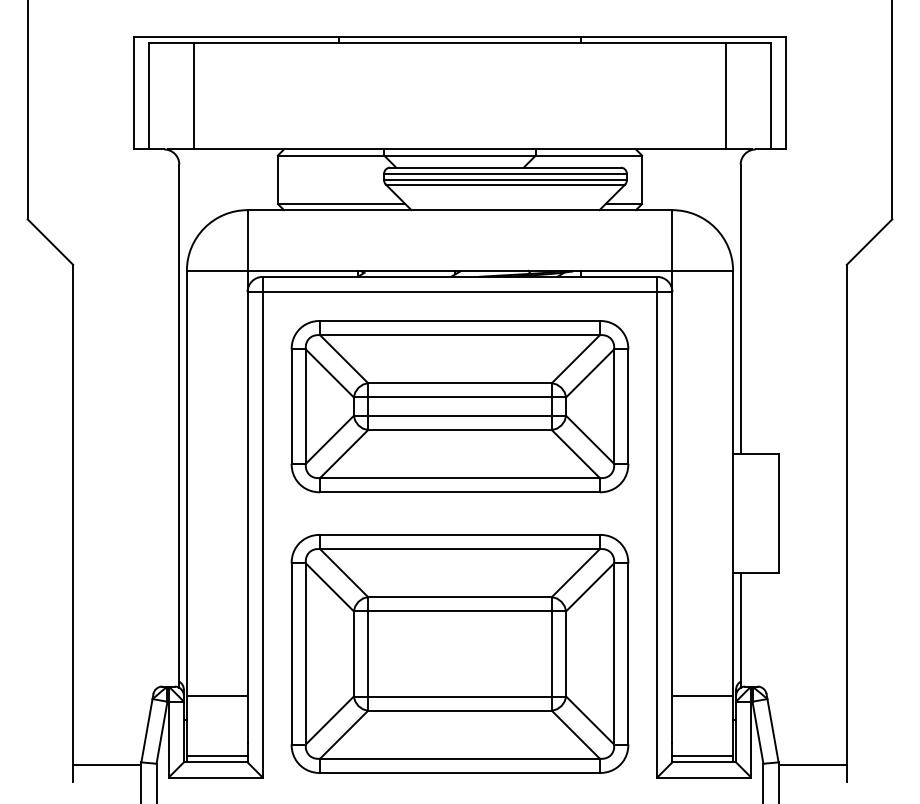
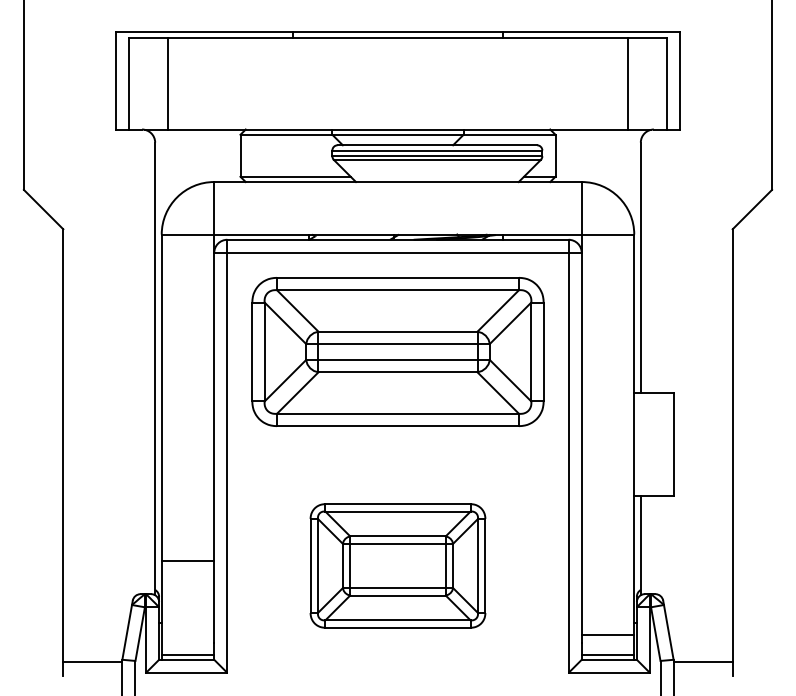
part: (459, 653) -> (397, 565), size x0.6
line: (216, 695) -> (187, 561), moved
line: (702, 695) -> (607, 634), moved

